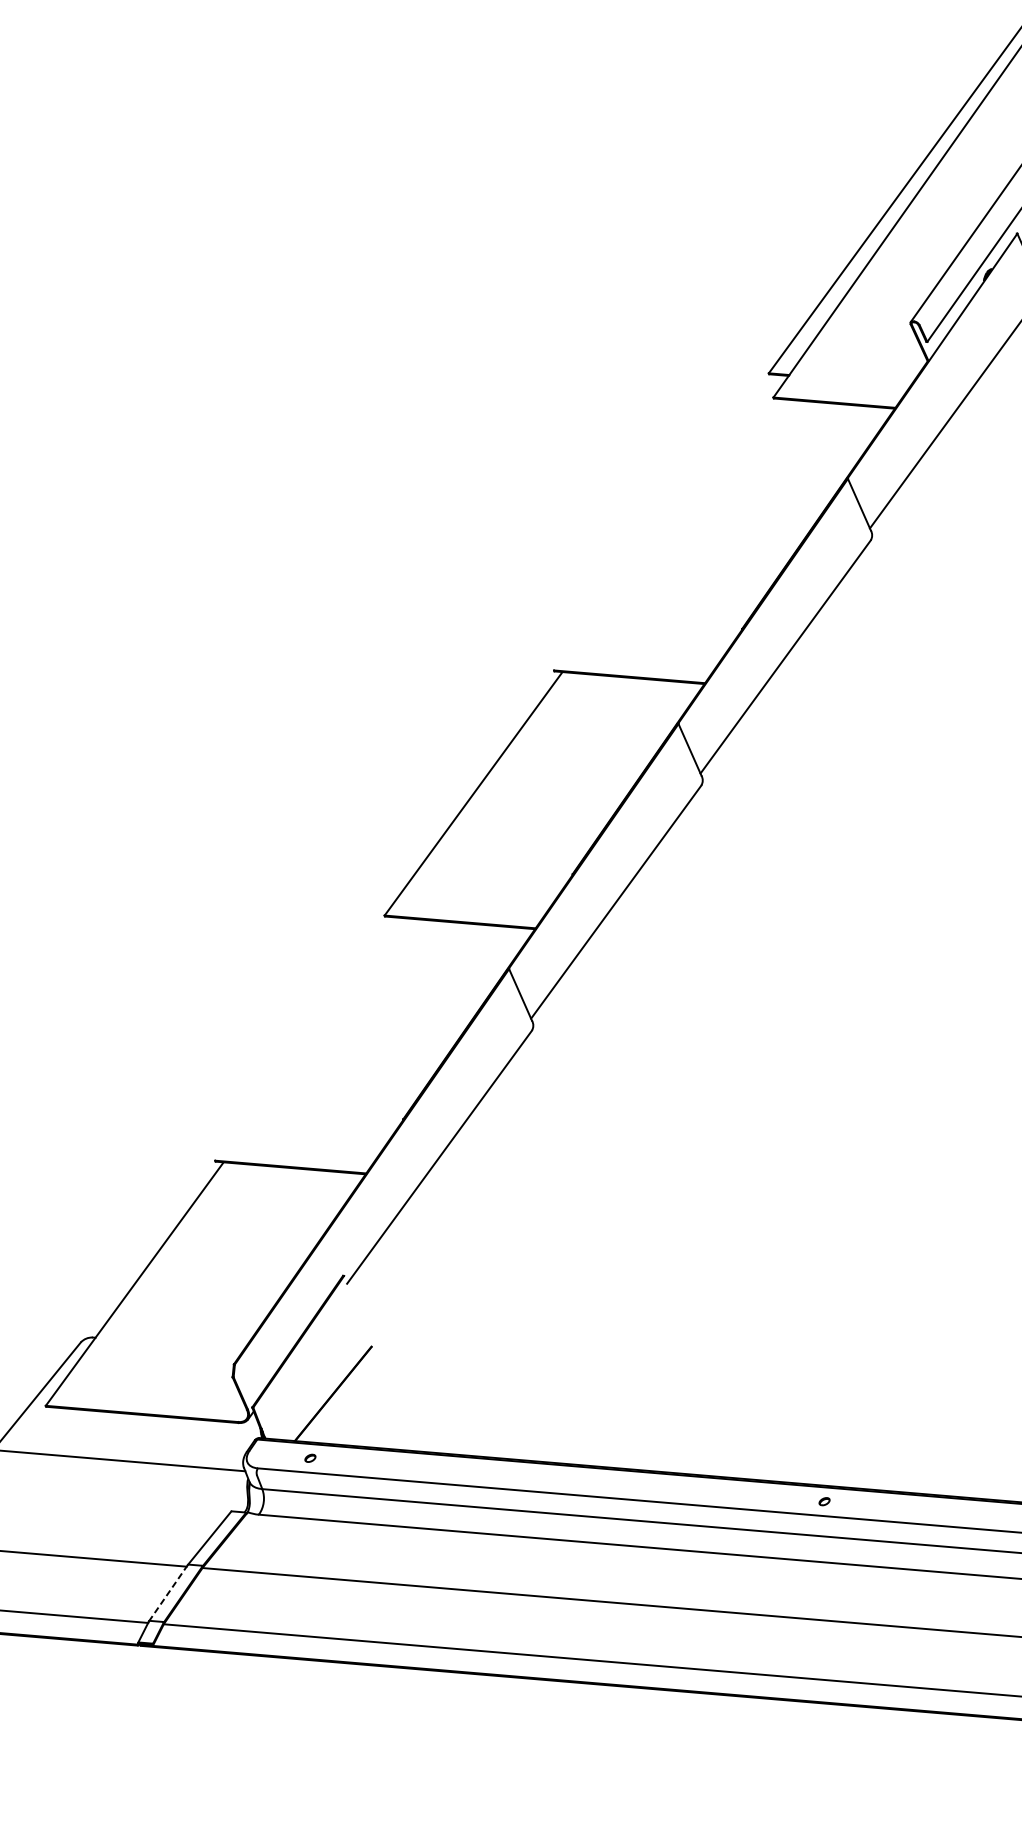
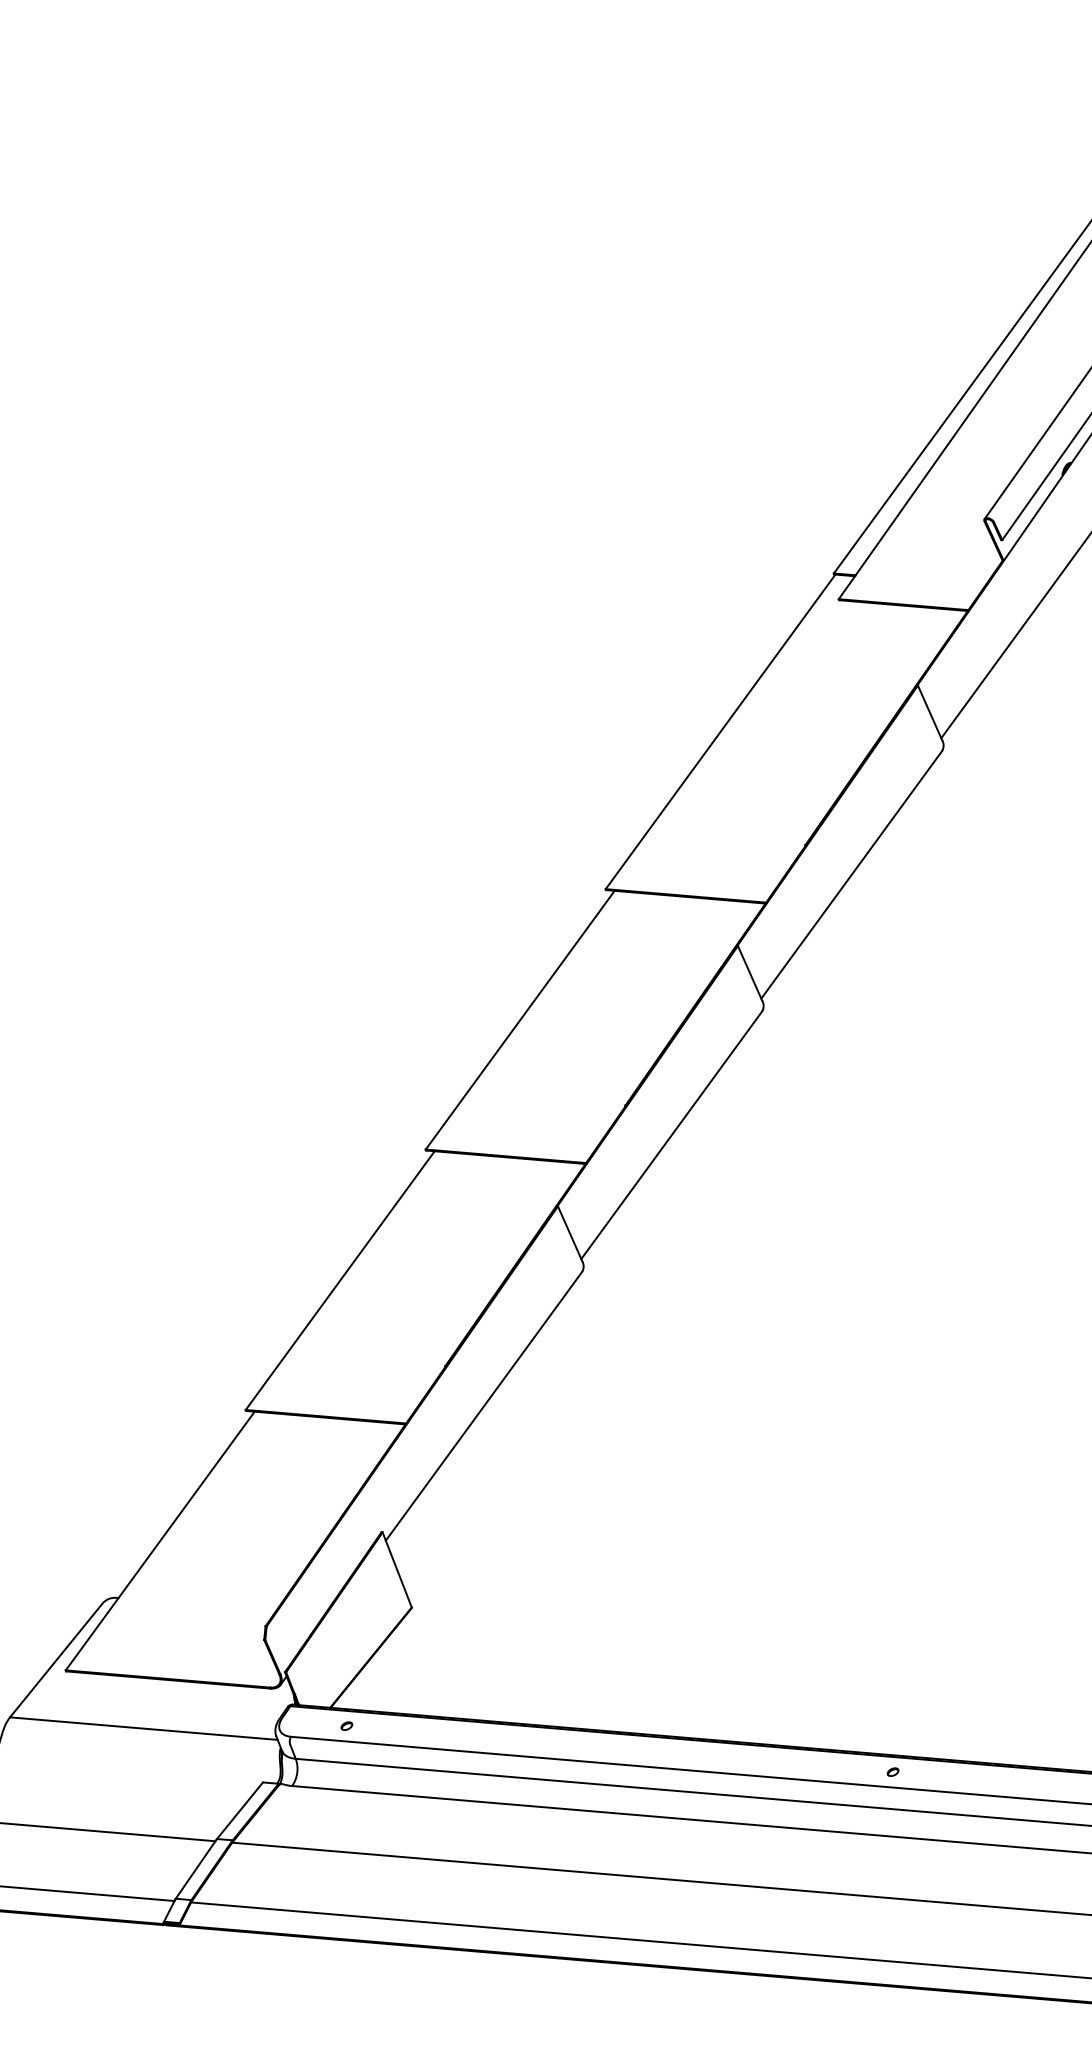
line: (662, 522) -> (720, 731), added
line: (303, 1038) -> (339, 1280), added
line: (357, 1310) -> (396, 1569), added
line: (167, 1593) -> (195, 1869), dashed -> solid

